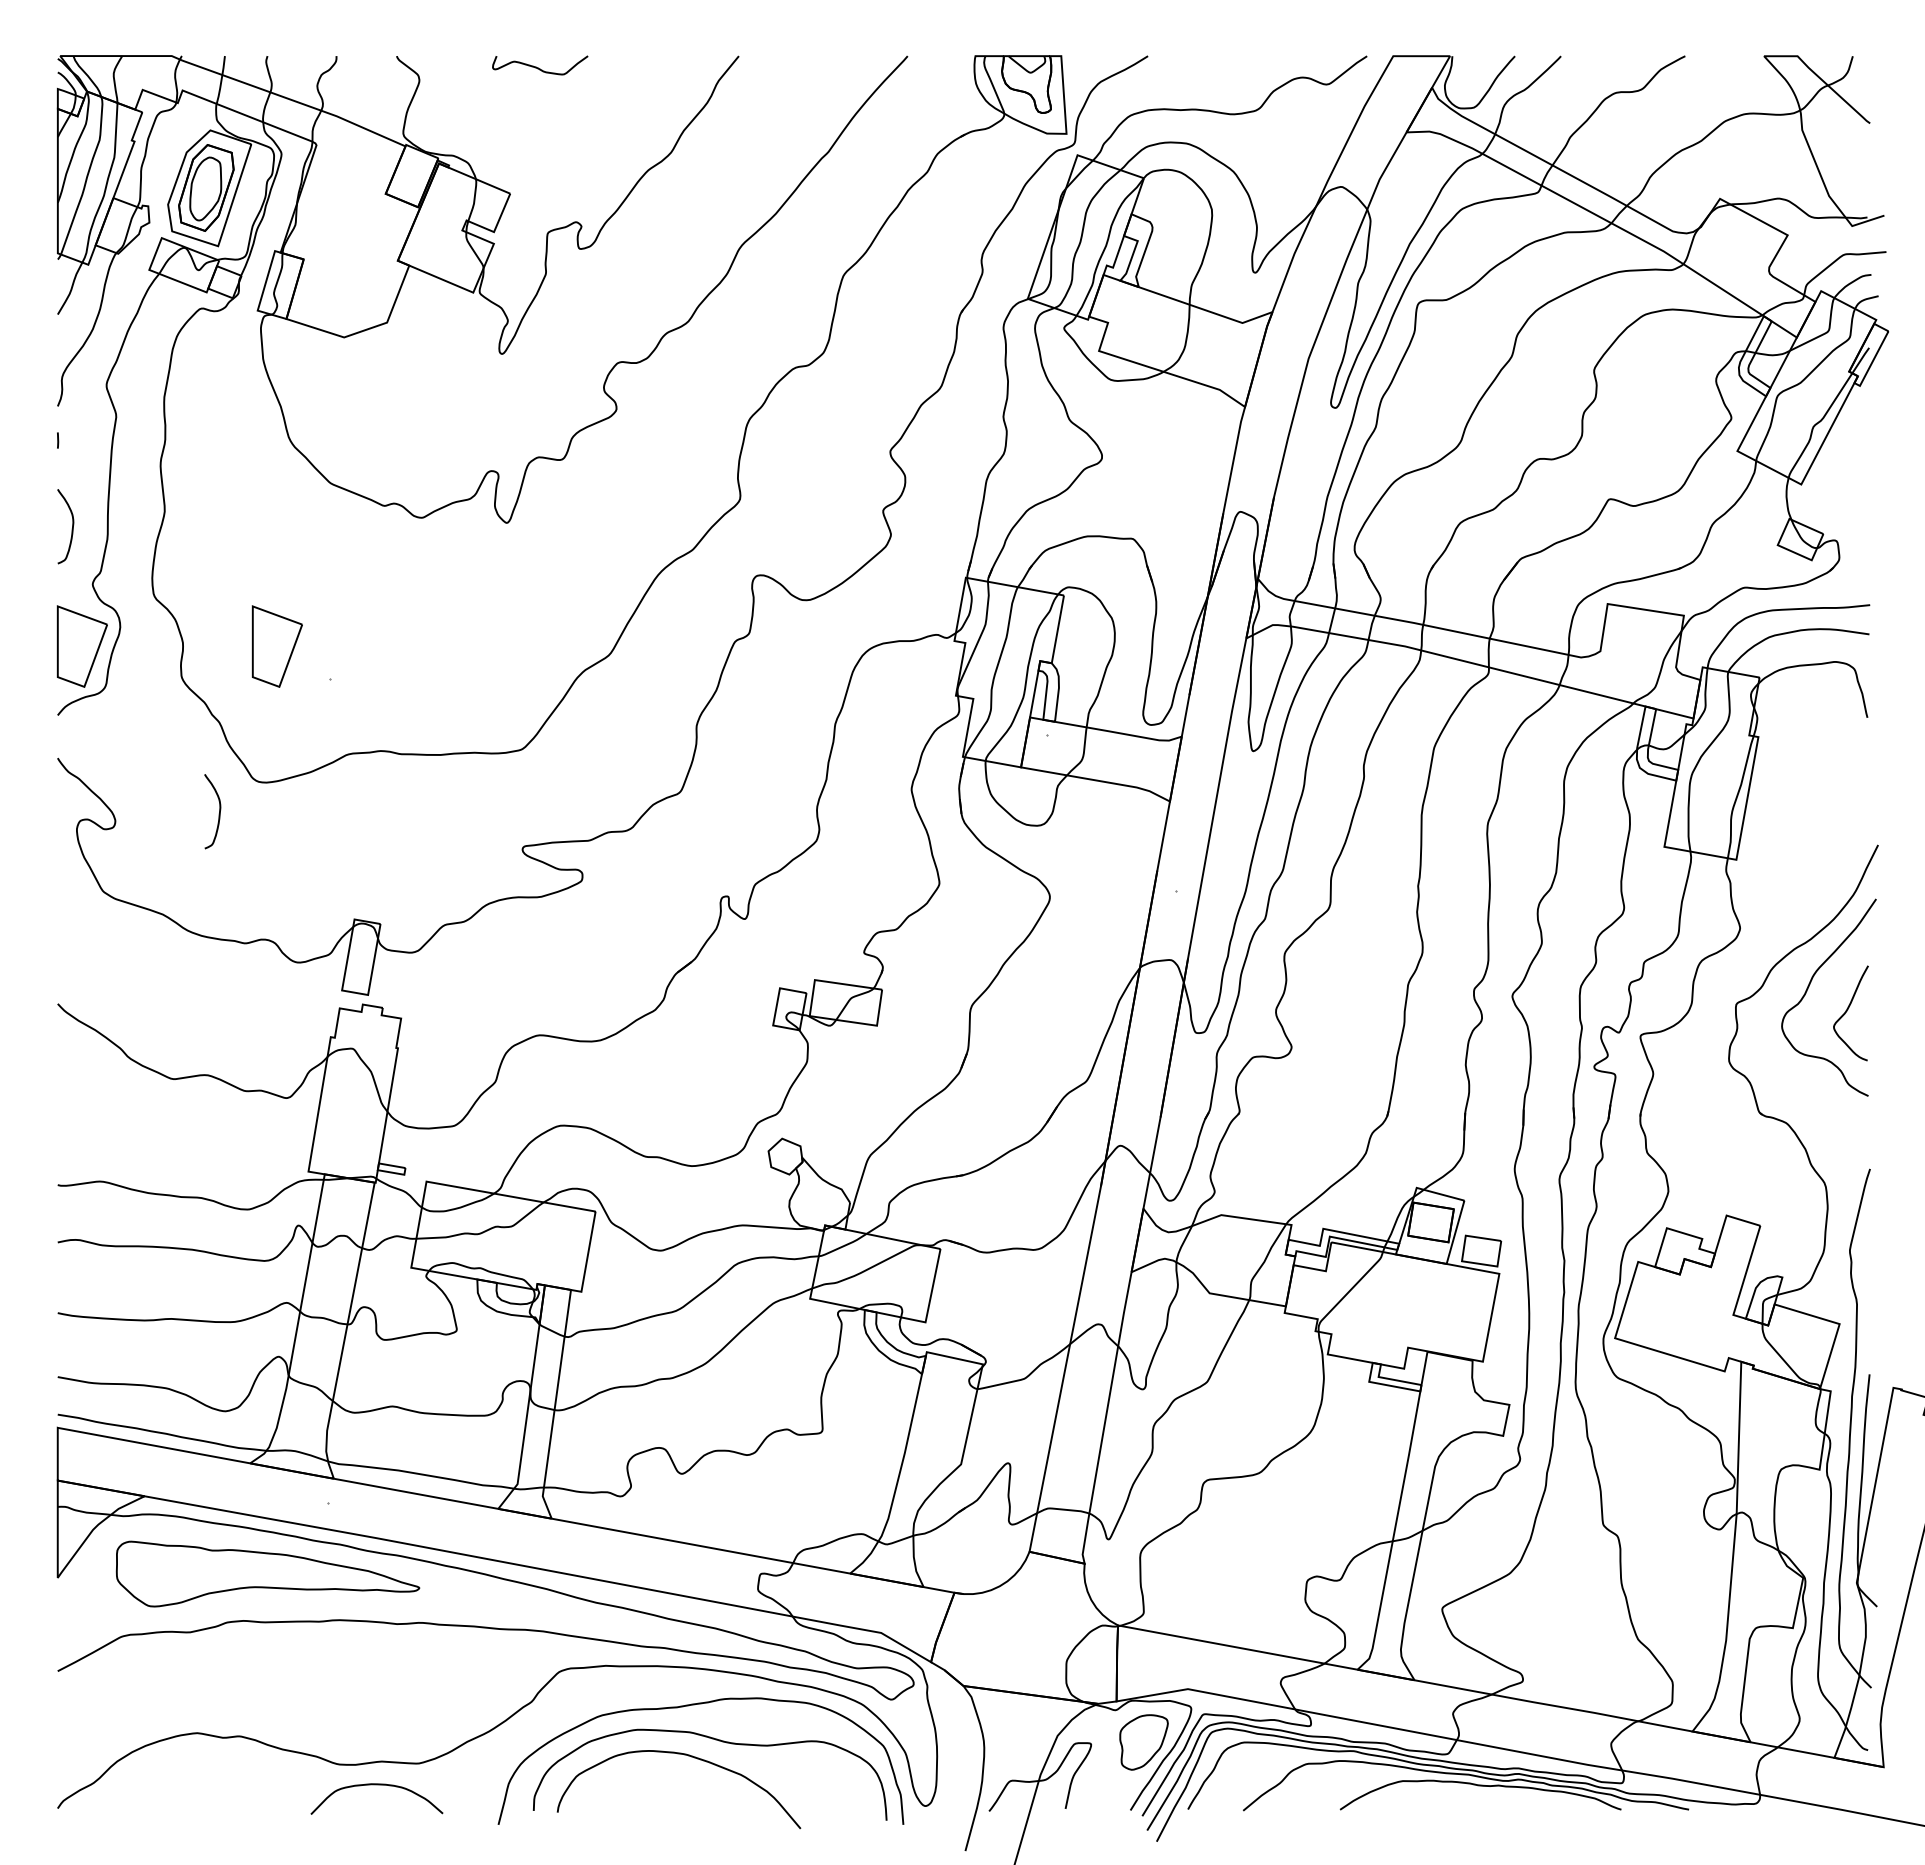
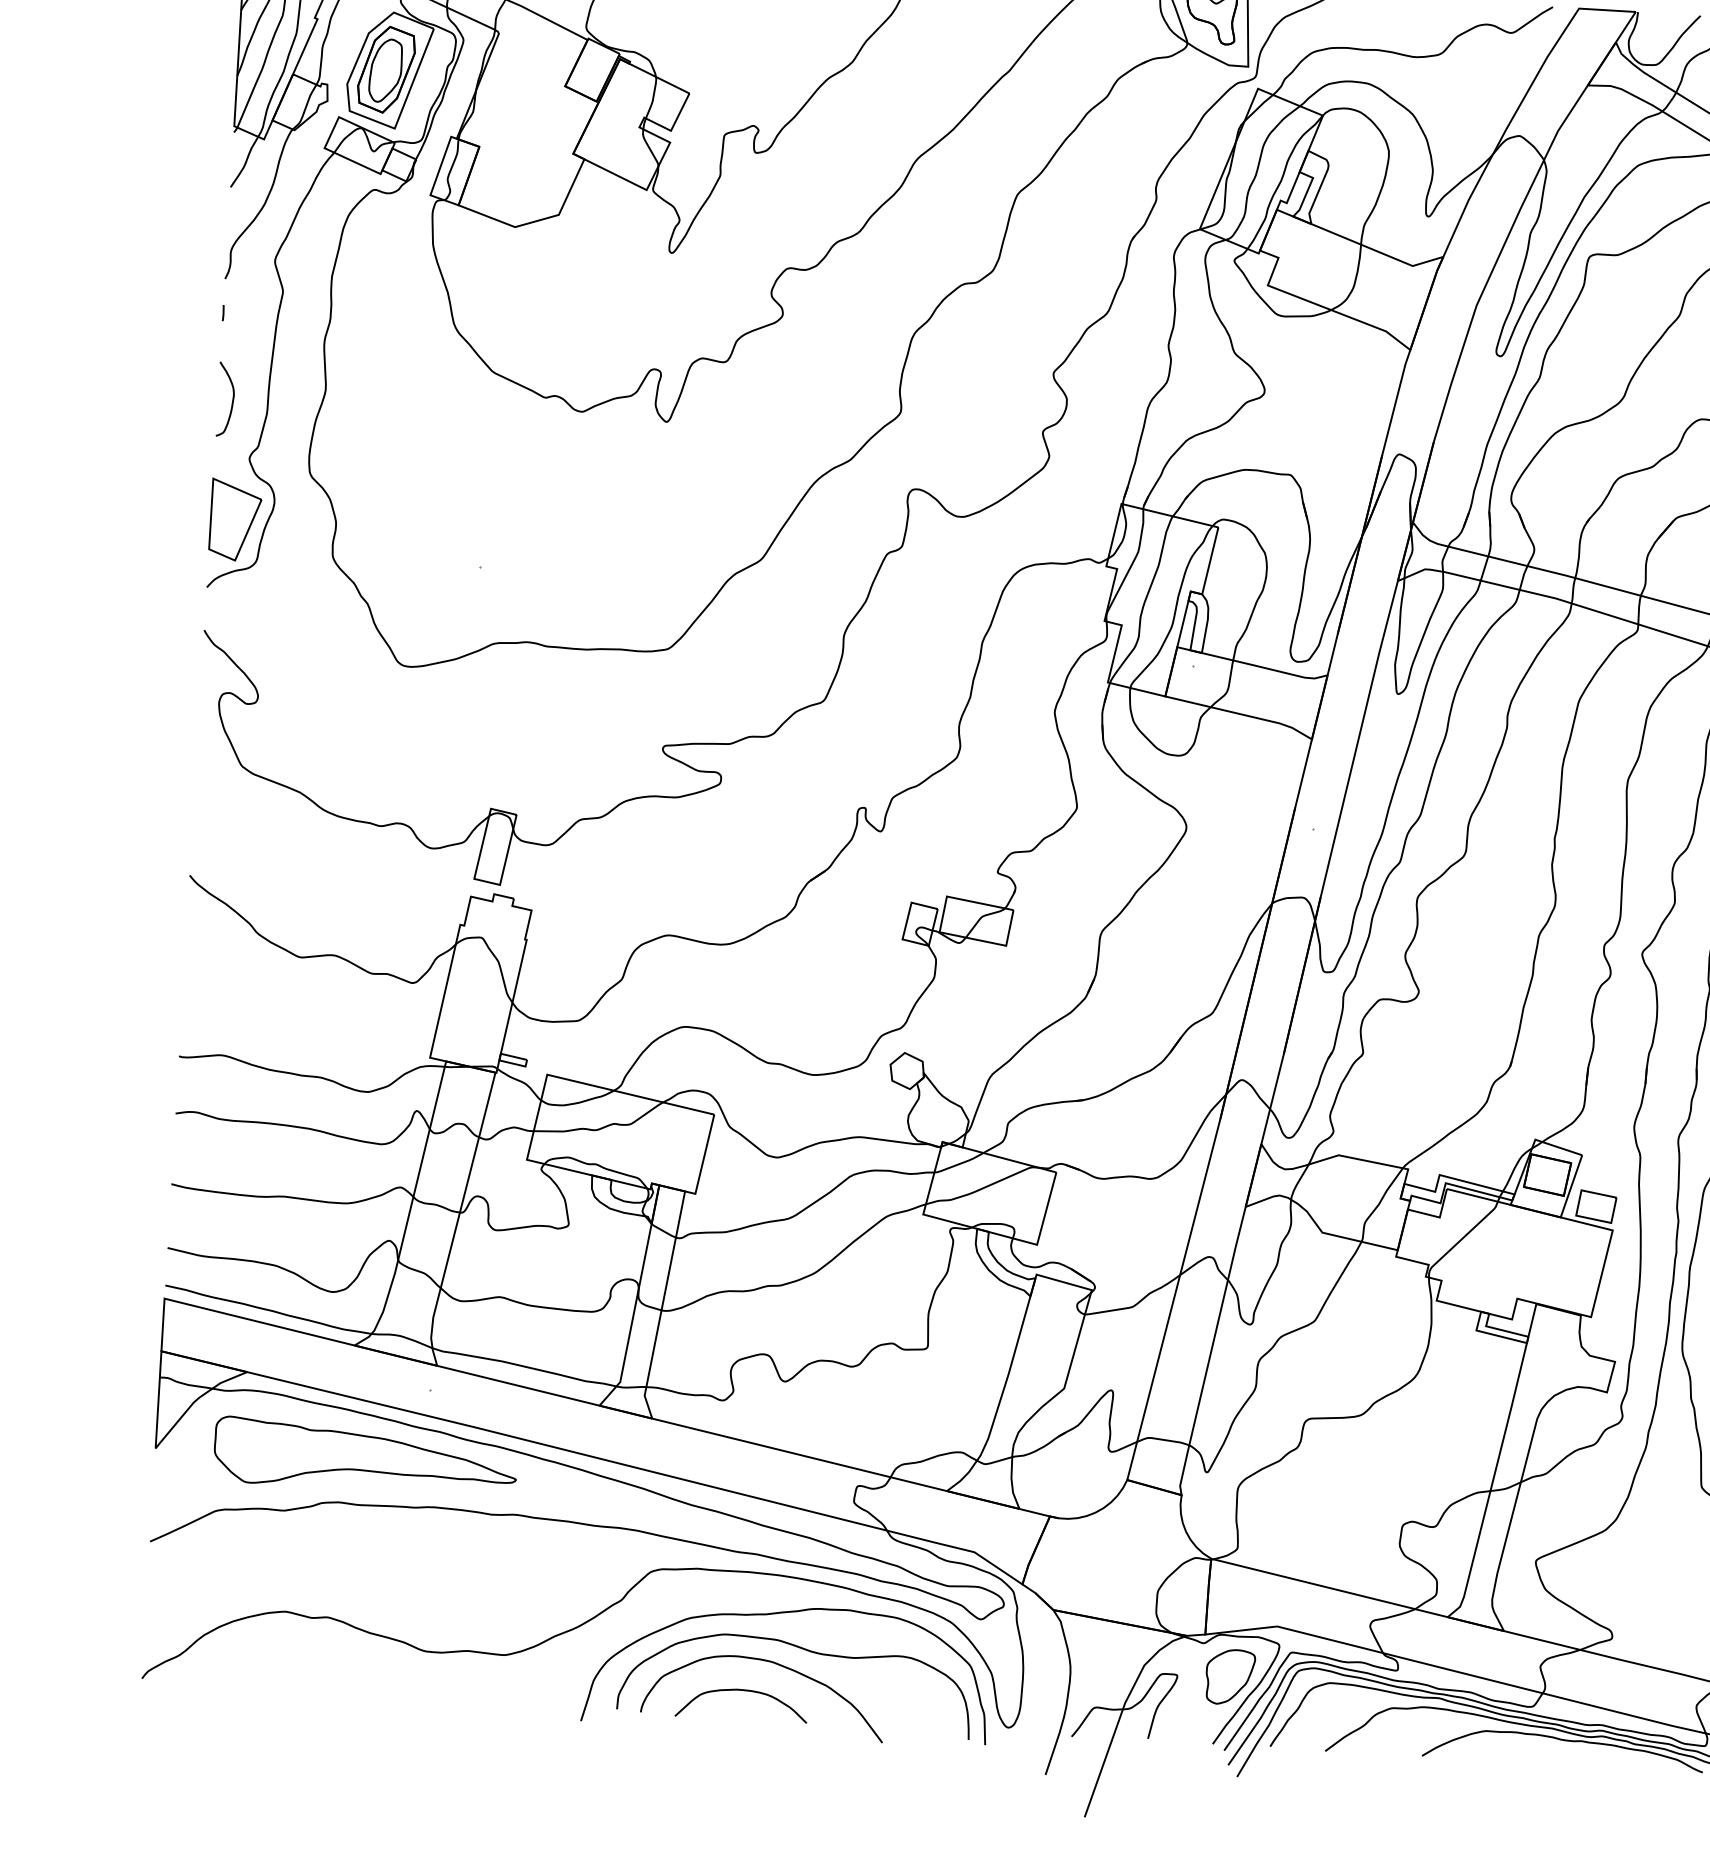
part: (276, 646) -> (429, 531), removed
curve: (218, 814) -> (361, 695), removed
curve: (376, 1785) -> (742, 1691), moved

